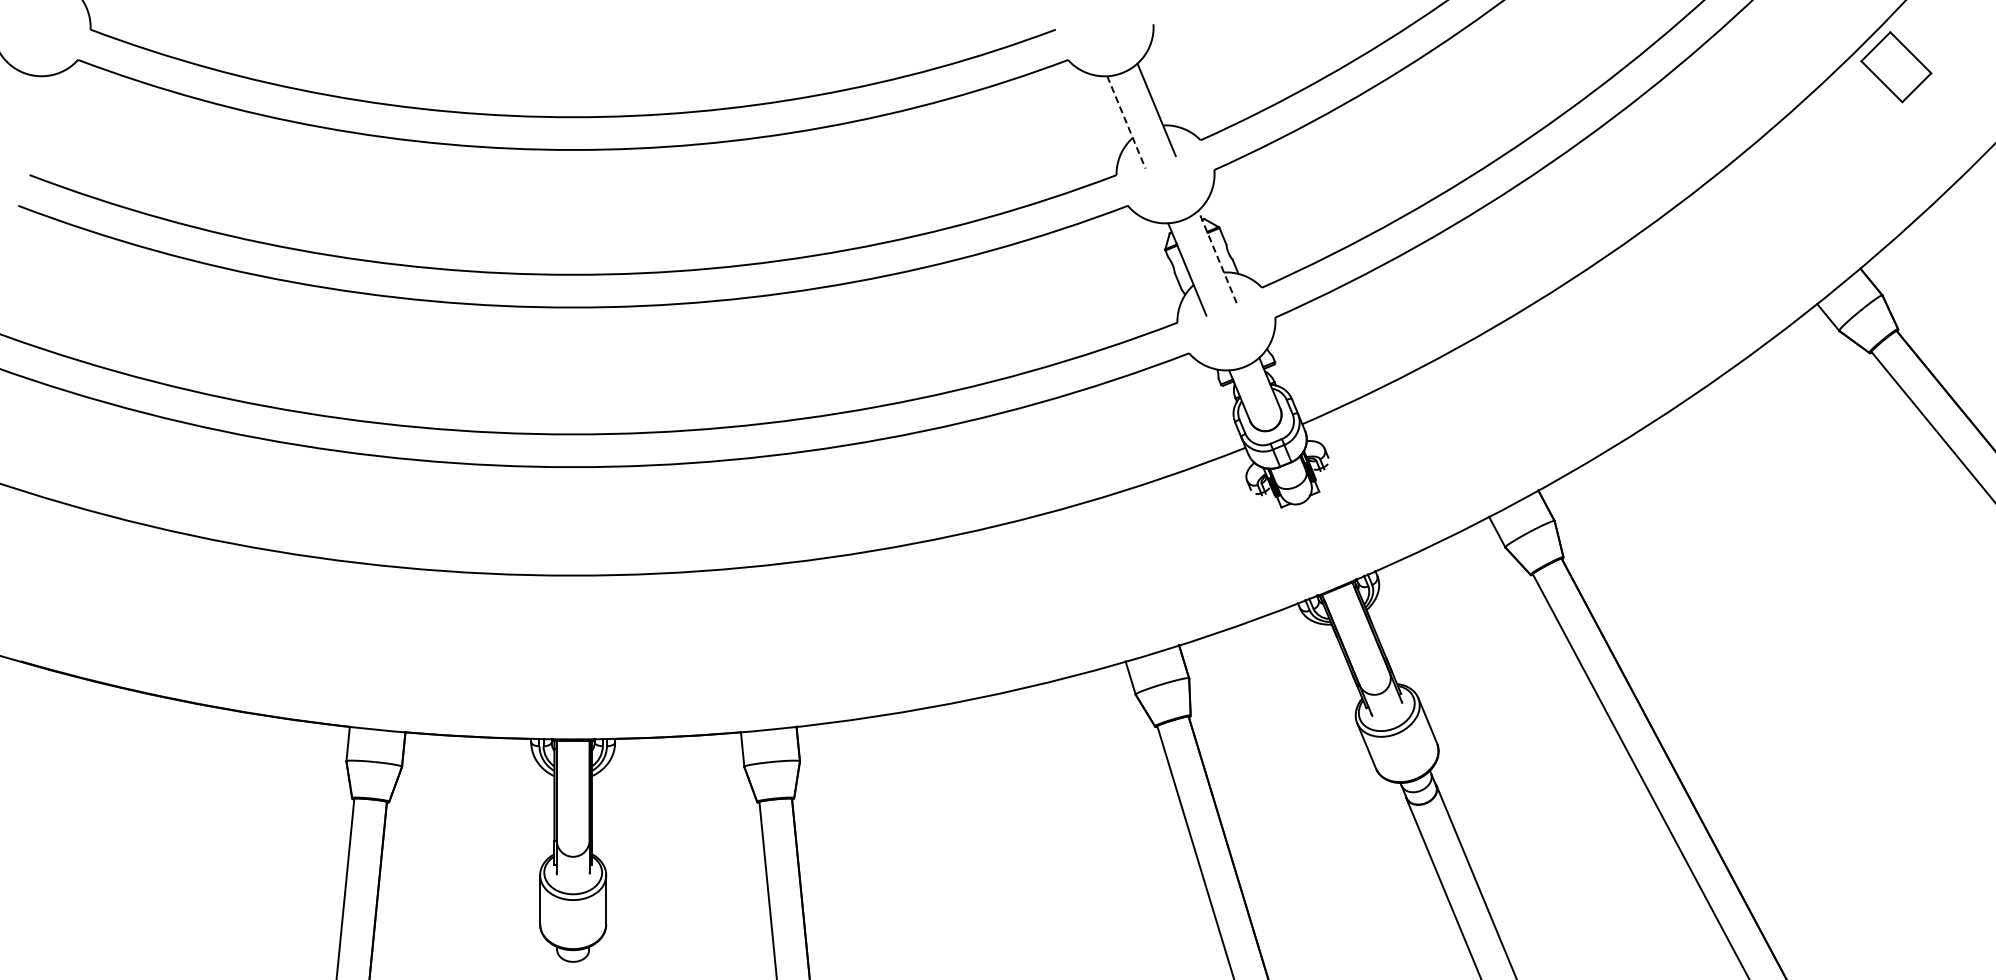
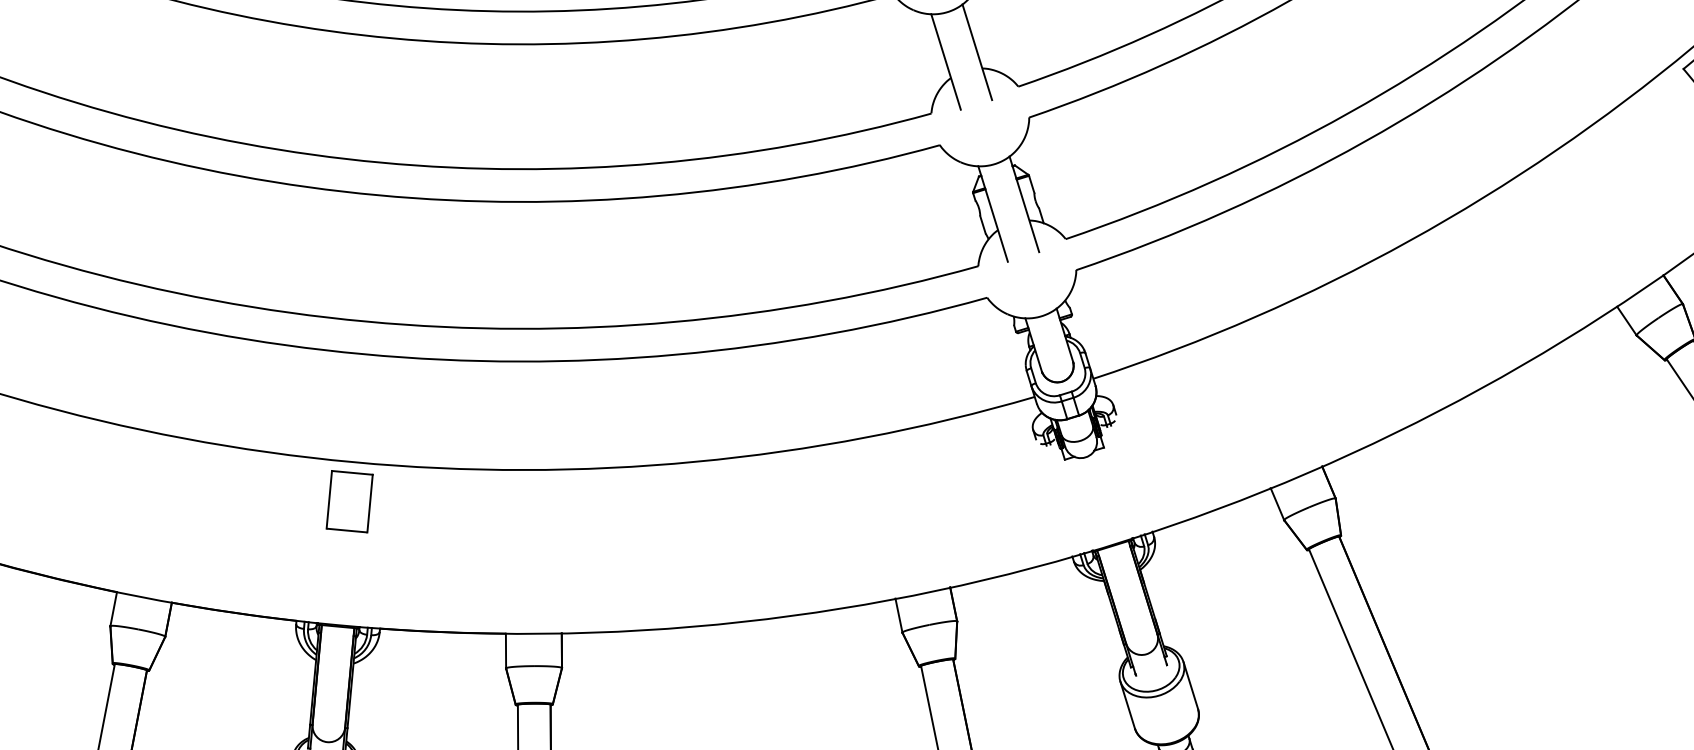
line: (1126, 122) -> (946, 62), dashed -> solid
line: (1217, 256) -> (1024, 203), dashed -> solid
part: (573, 615) -> (349, 501), added

